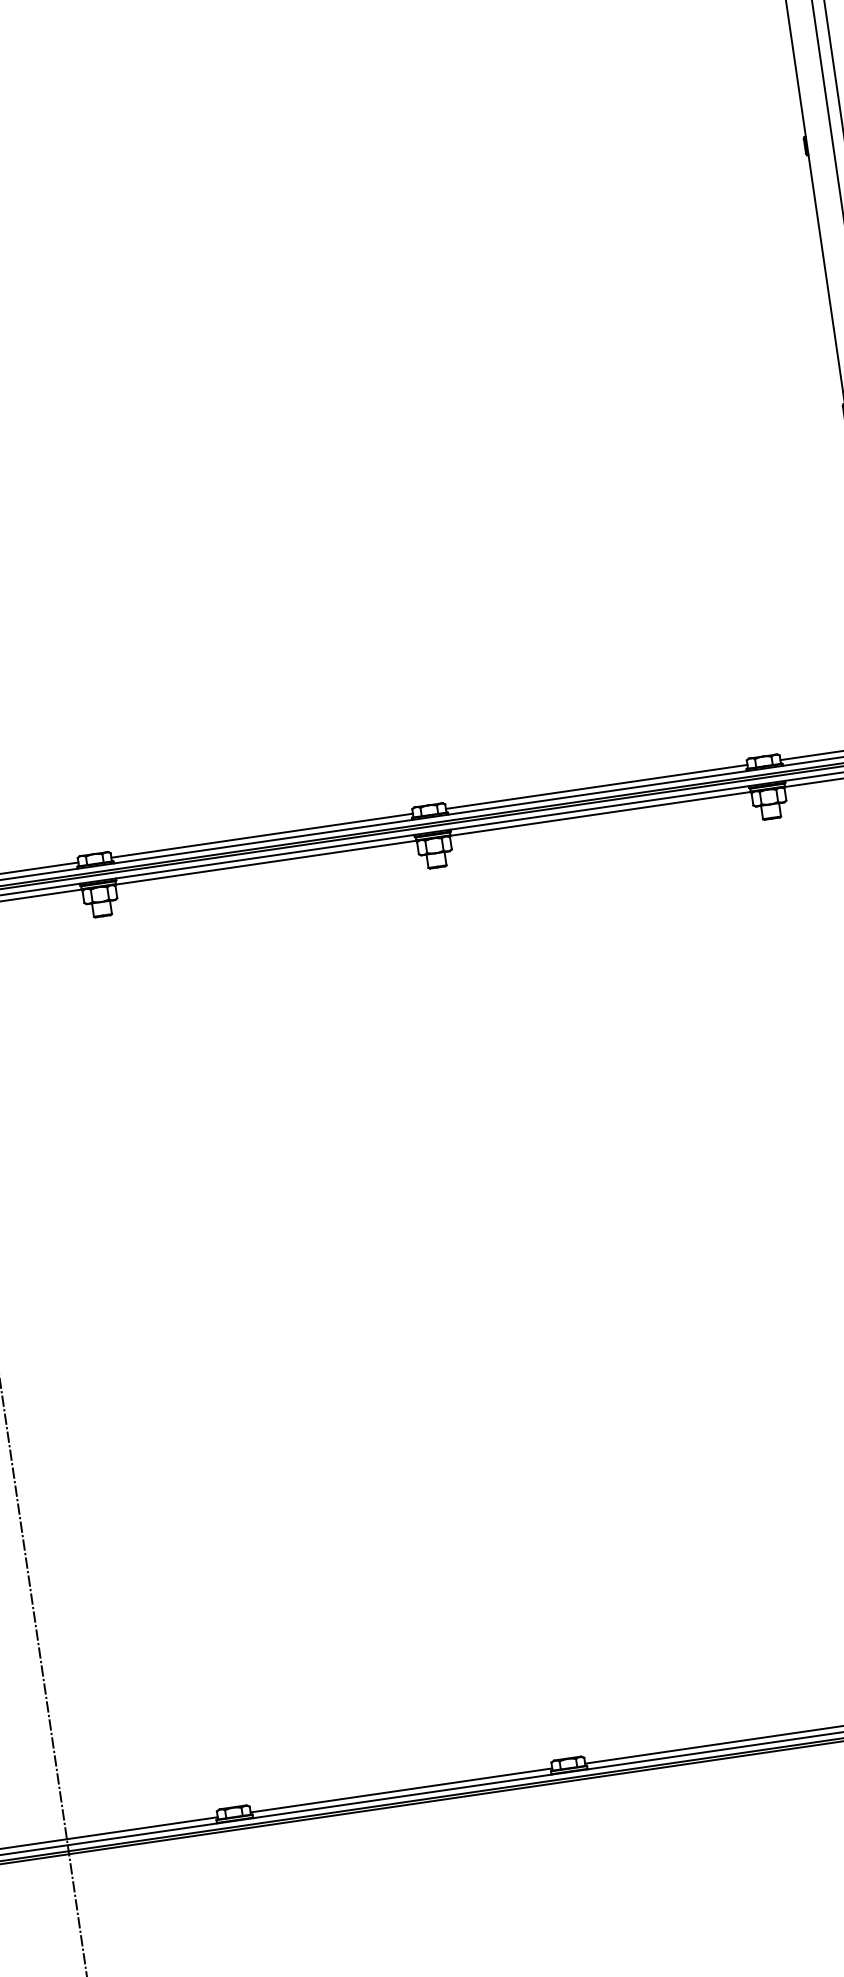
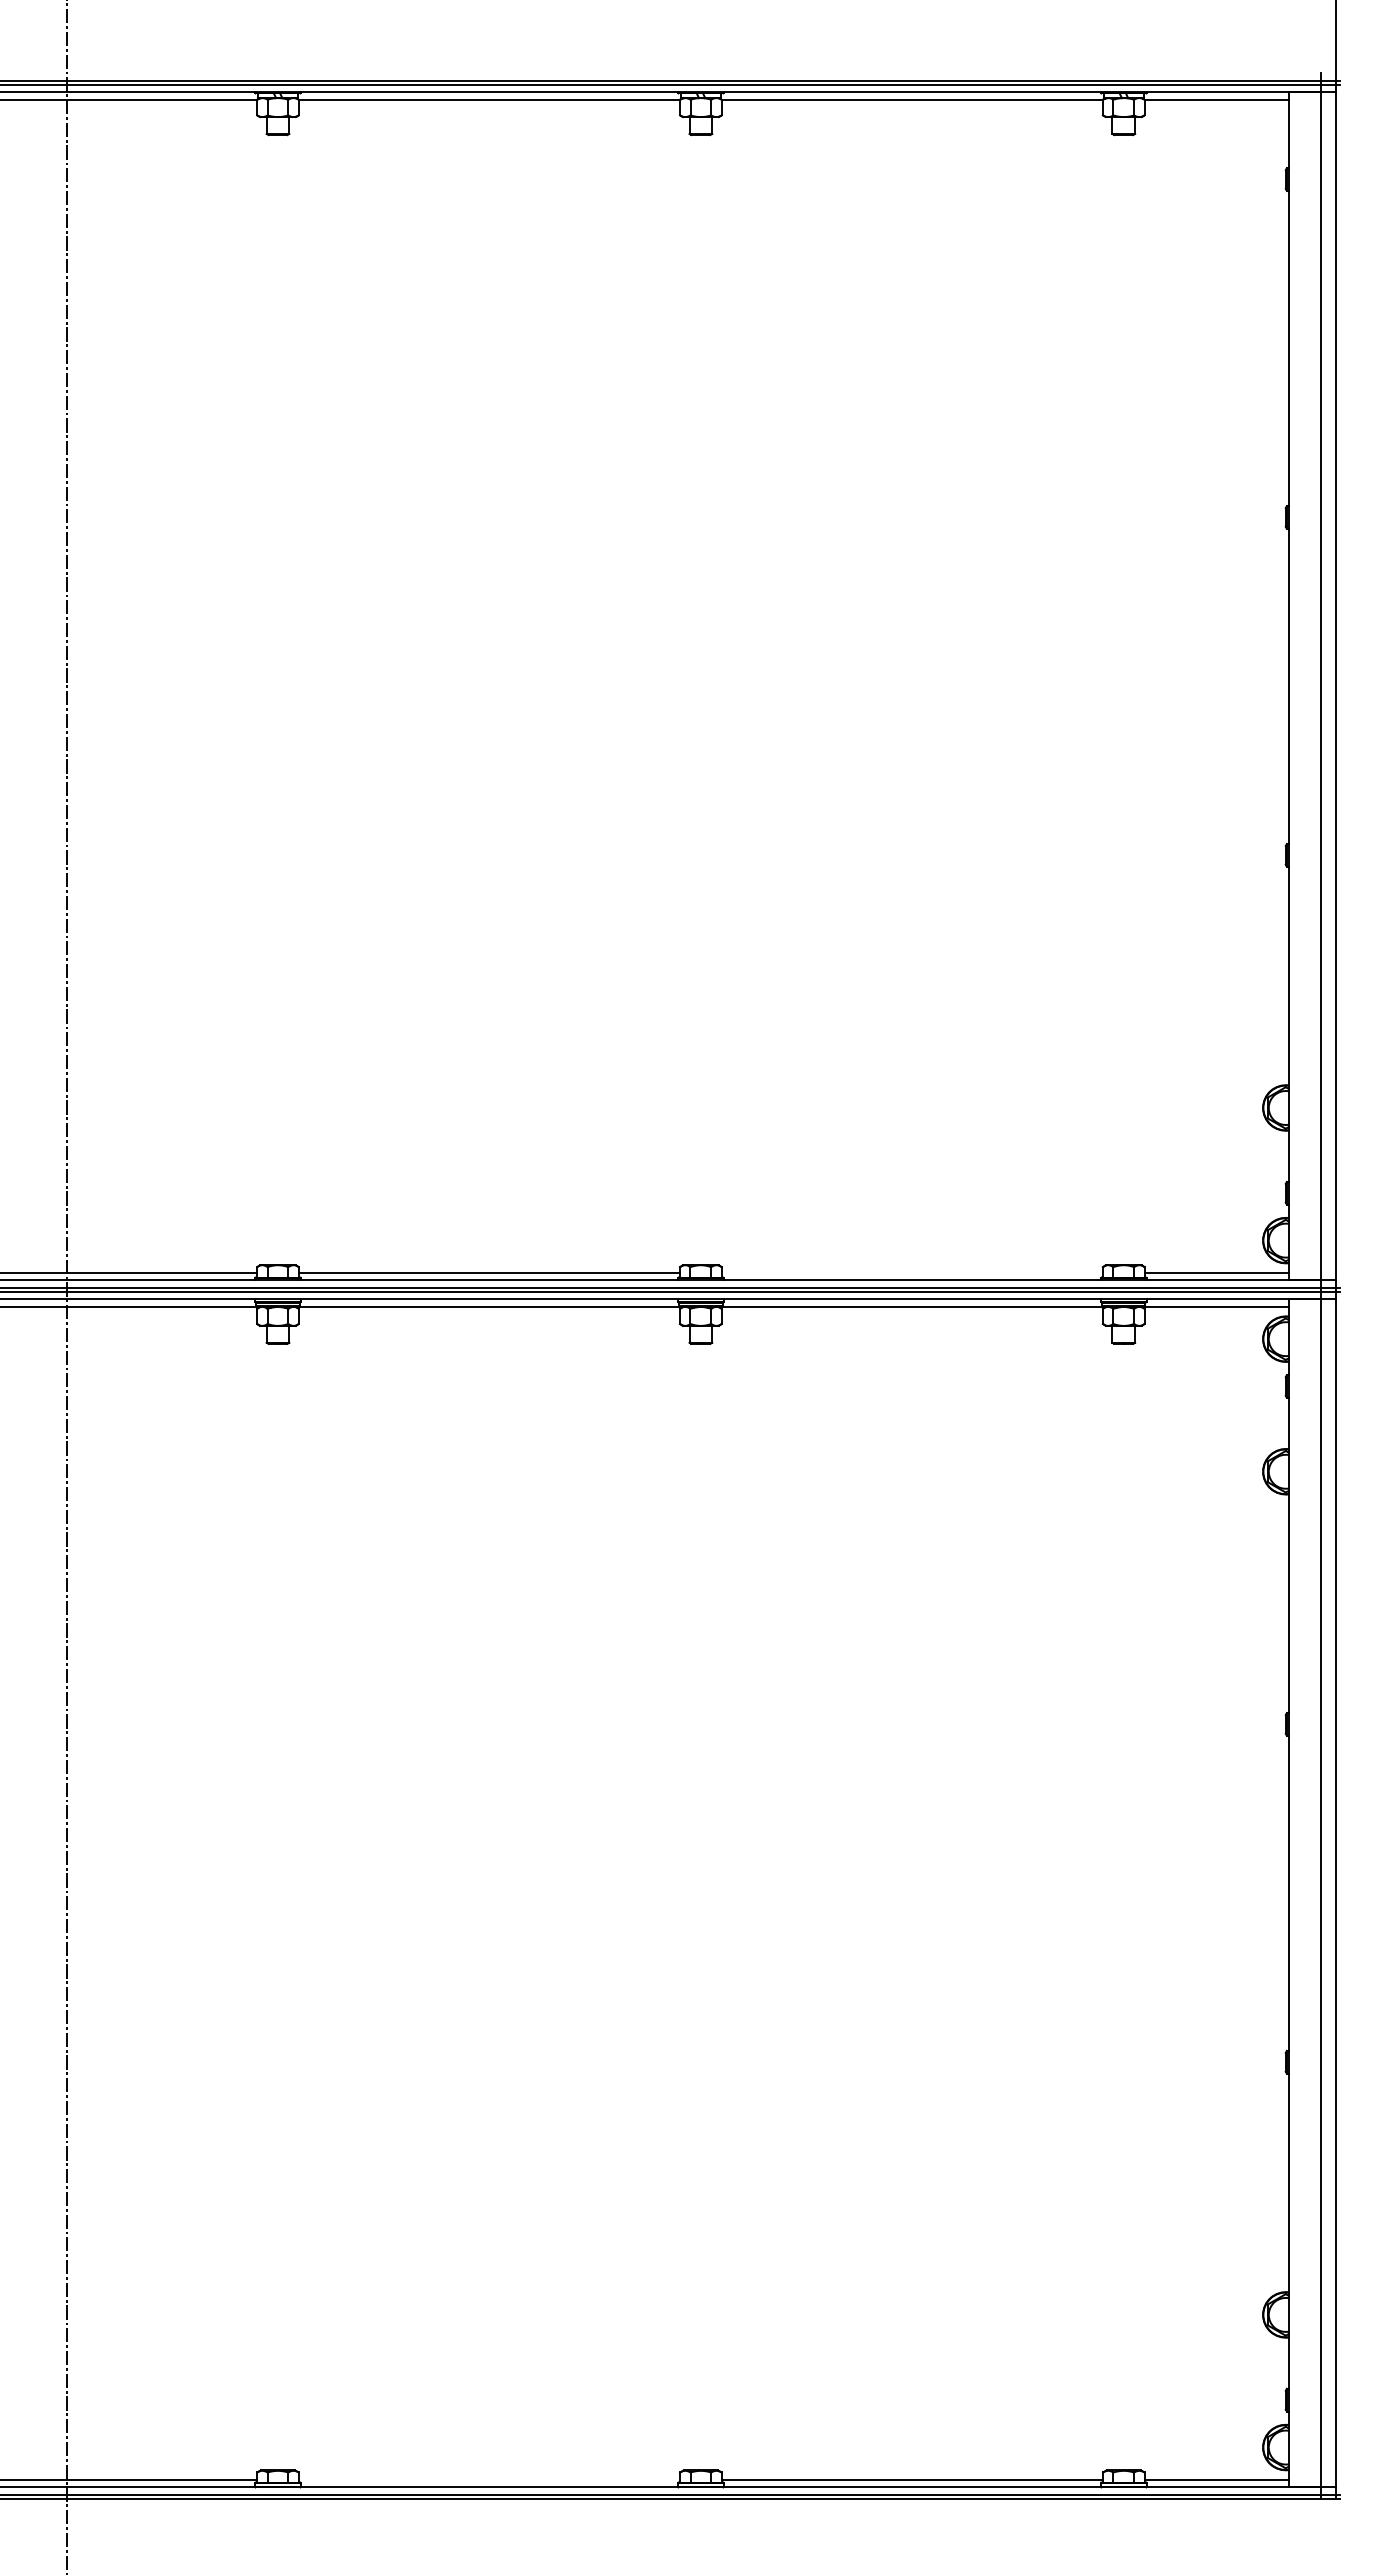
line: (595, 786) -> (911, 1272), removed
line: (401, 1790) -> (489, 2479), removed

